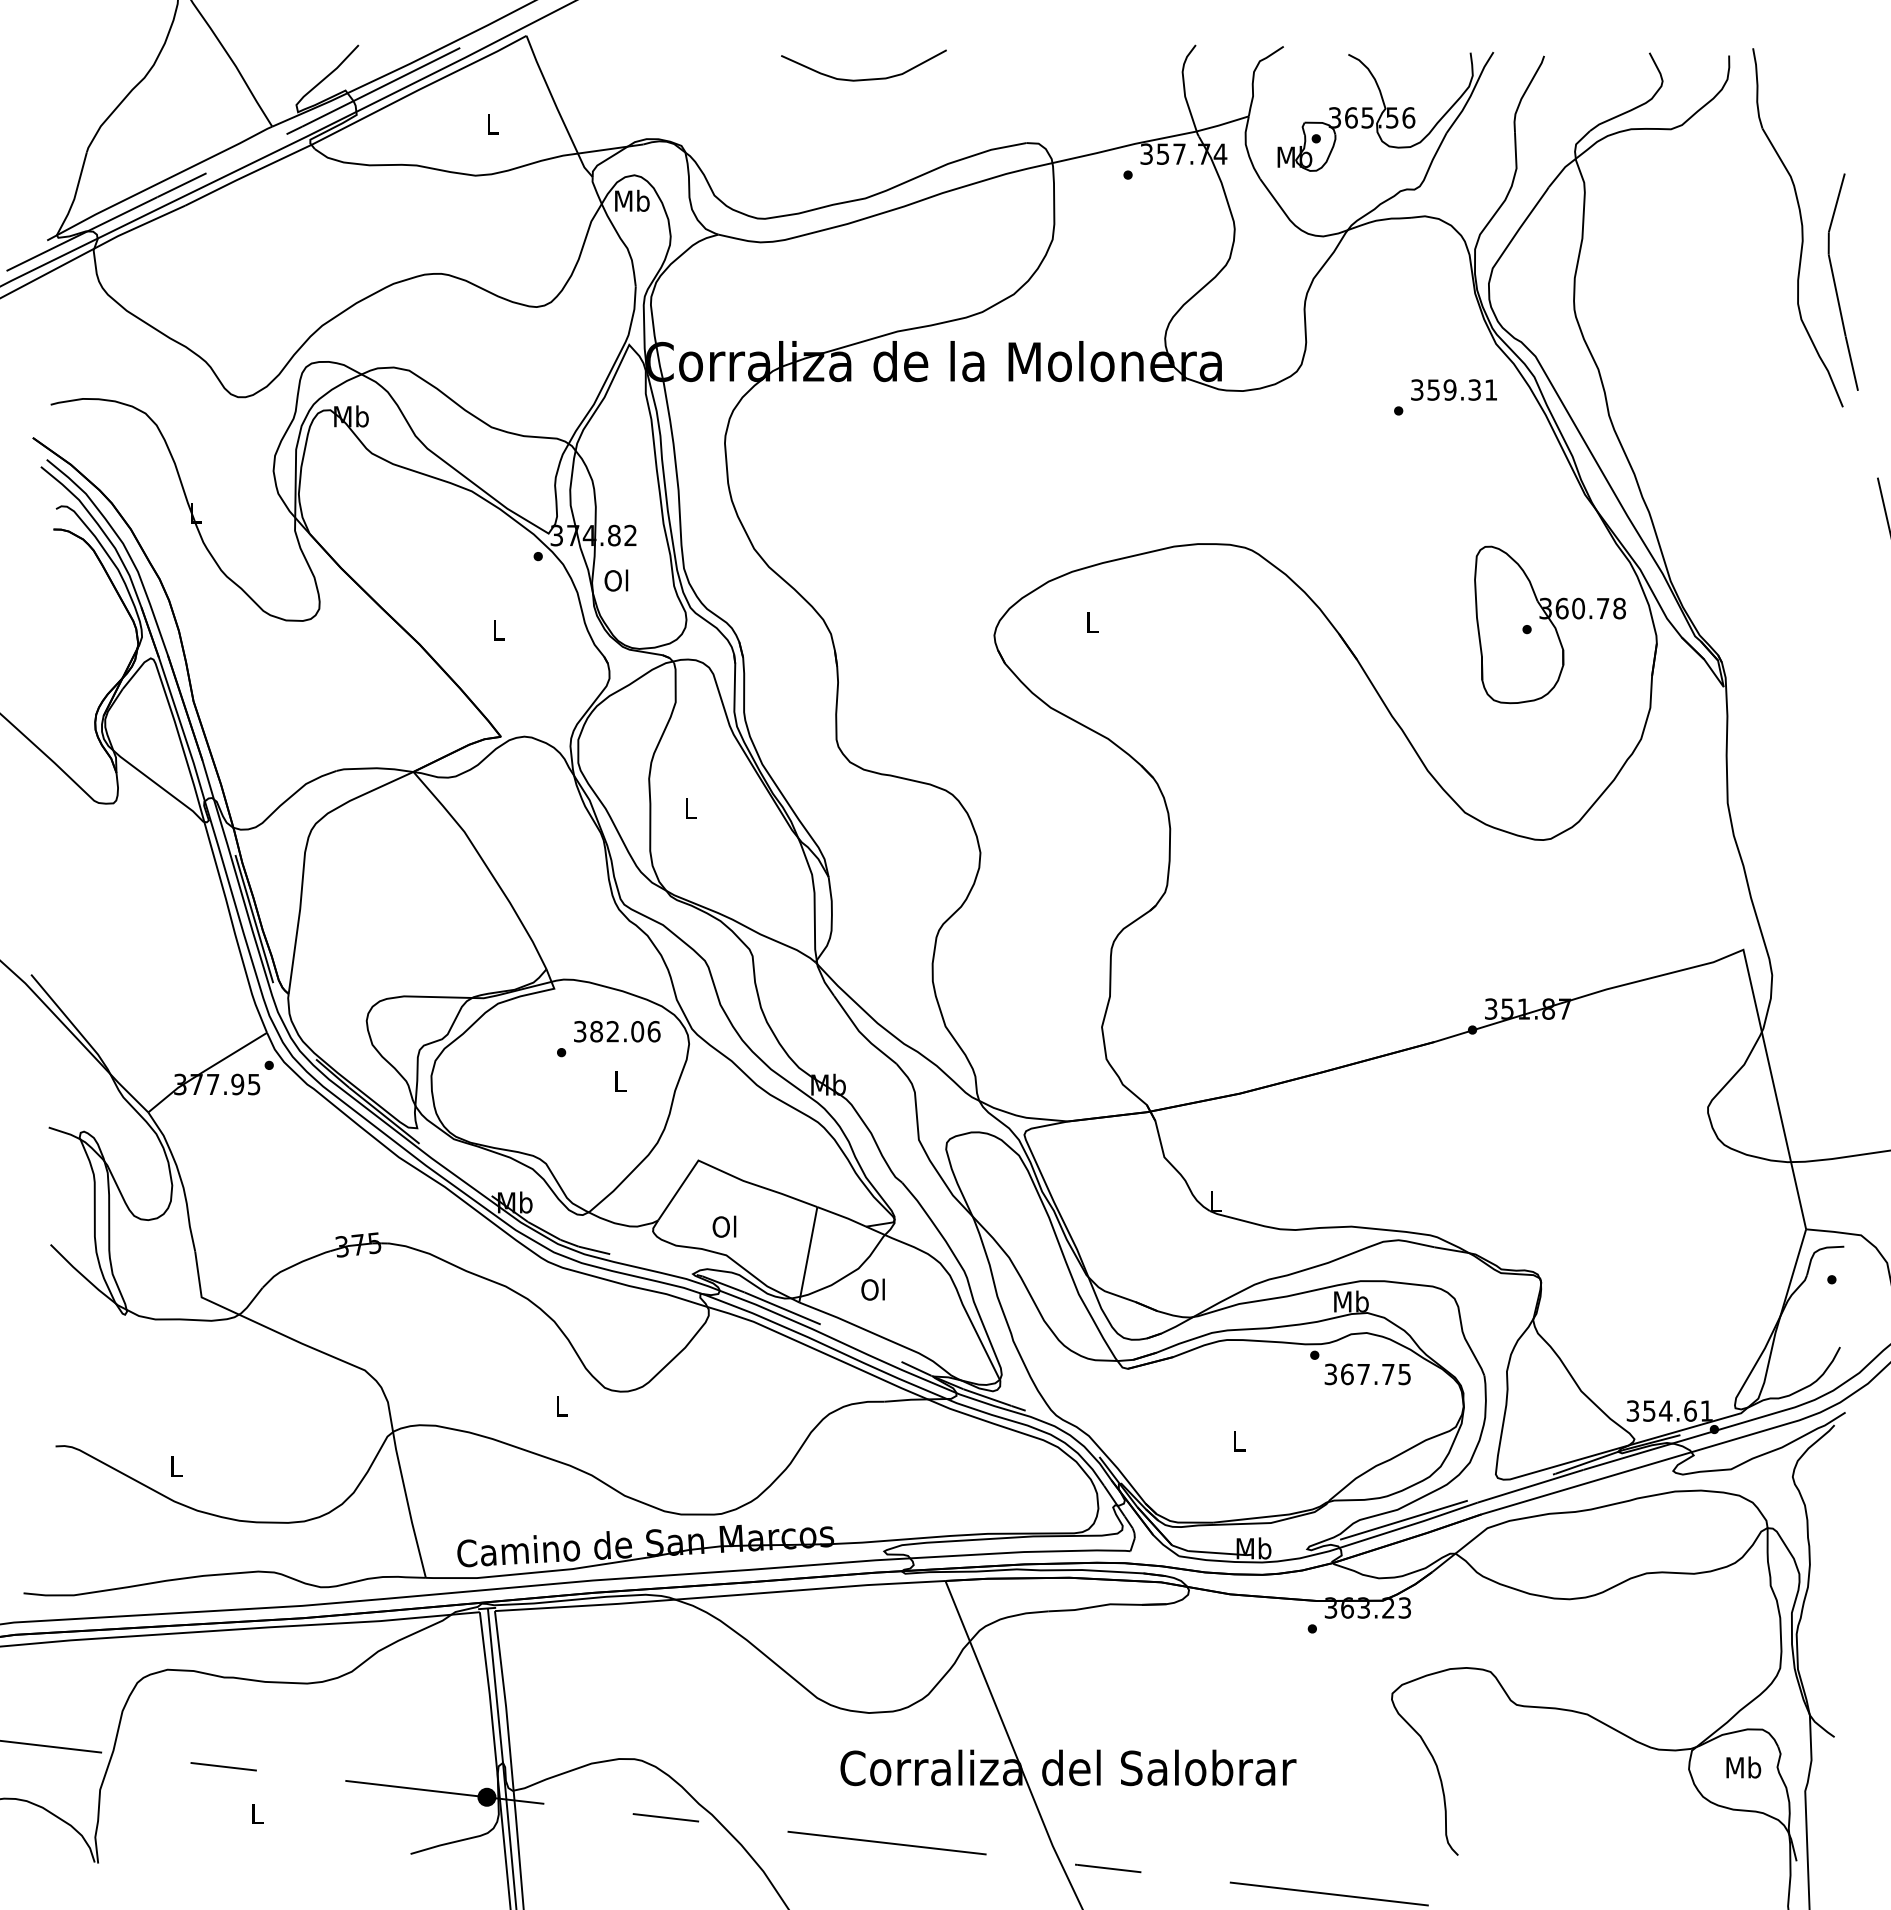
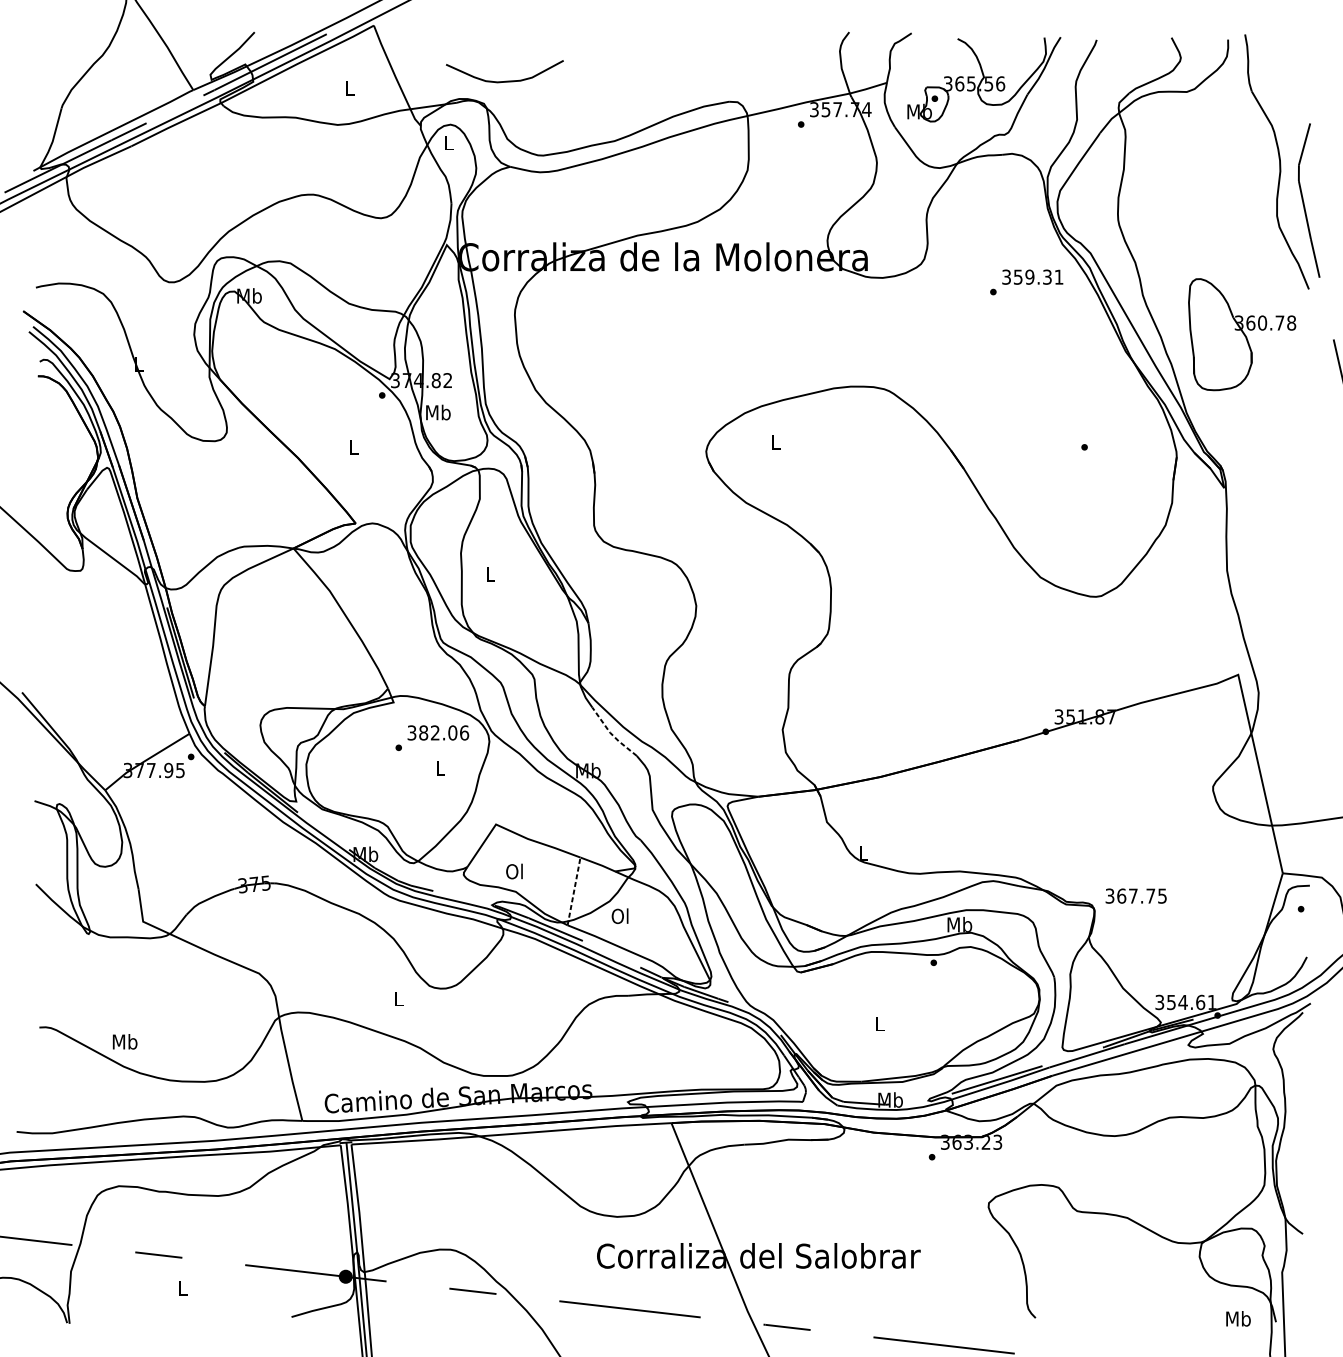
curve: (866, 78) -> (506, 80), moved
text: (632, 200) -> (449, 142), Mb -> L
text: (617, 580) -> (438, 412), Ol -> Mb
part: (1549, 624) -> (1241, 334), moved
line: (861, 1033) -> (611, 734), solid -> dashed
line: (808, 1254) -> (574, 891), solid -> dashed
text: (1367, 1374) -> (1136, 896), moved
text: (176, 1466) -> (125, 1041), L -> Mb
text: (1743, 1767) -> (1238, 1318), moved

